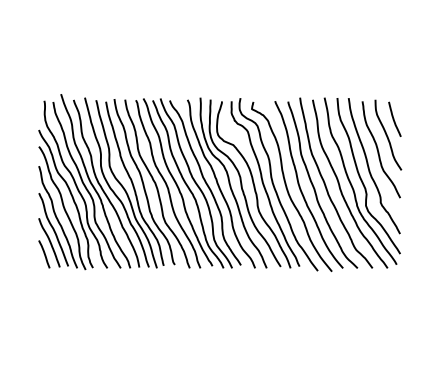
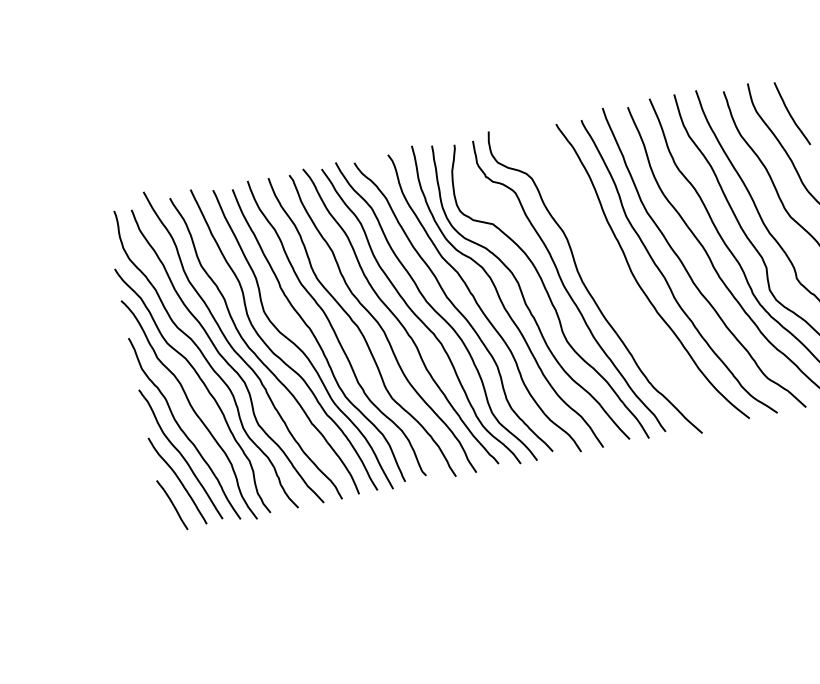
curve: (287, 186) -> (612, 282), removed

